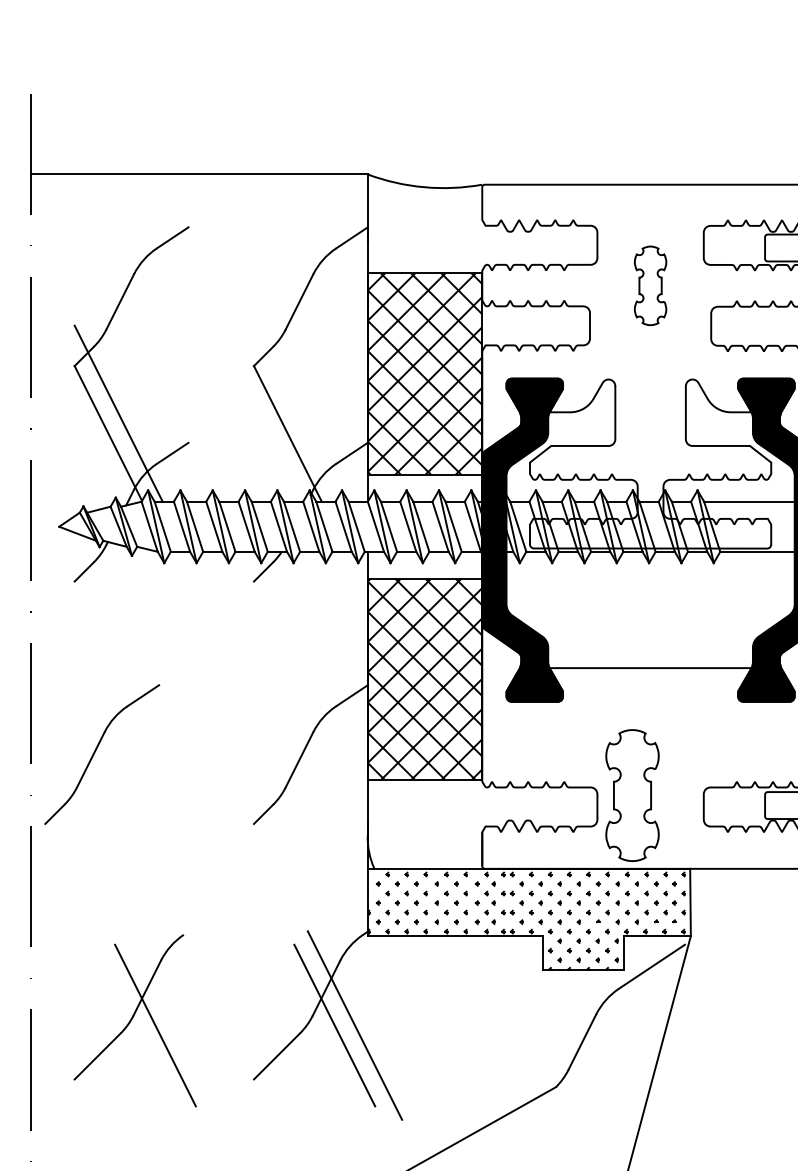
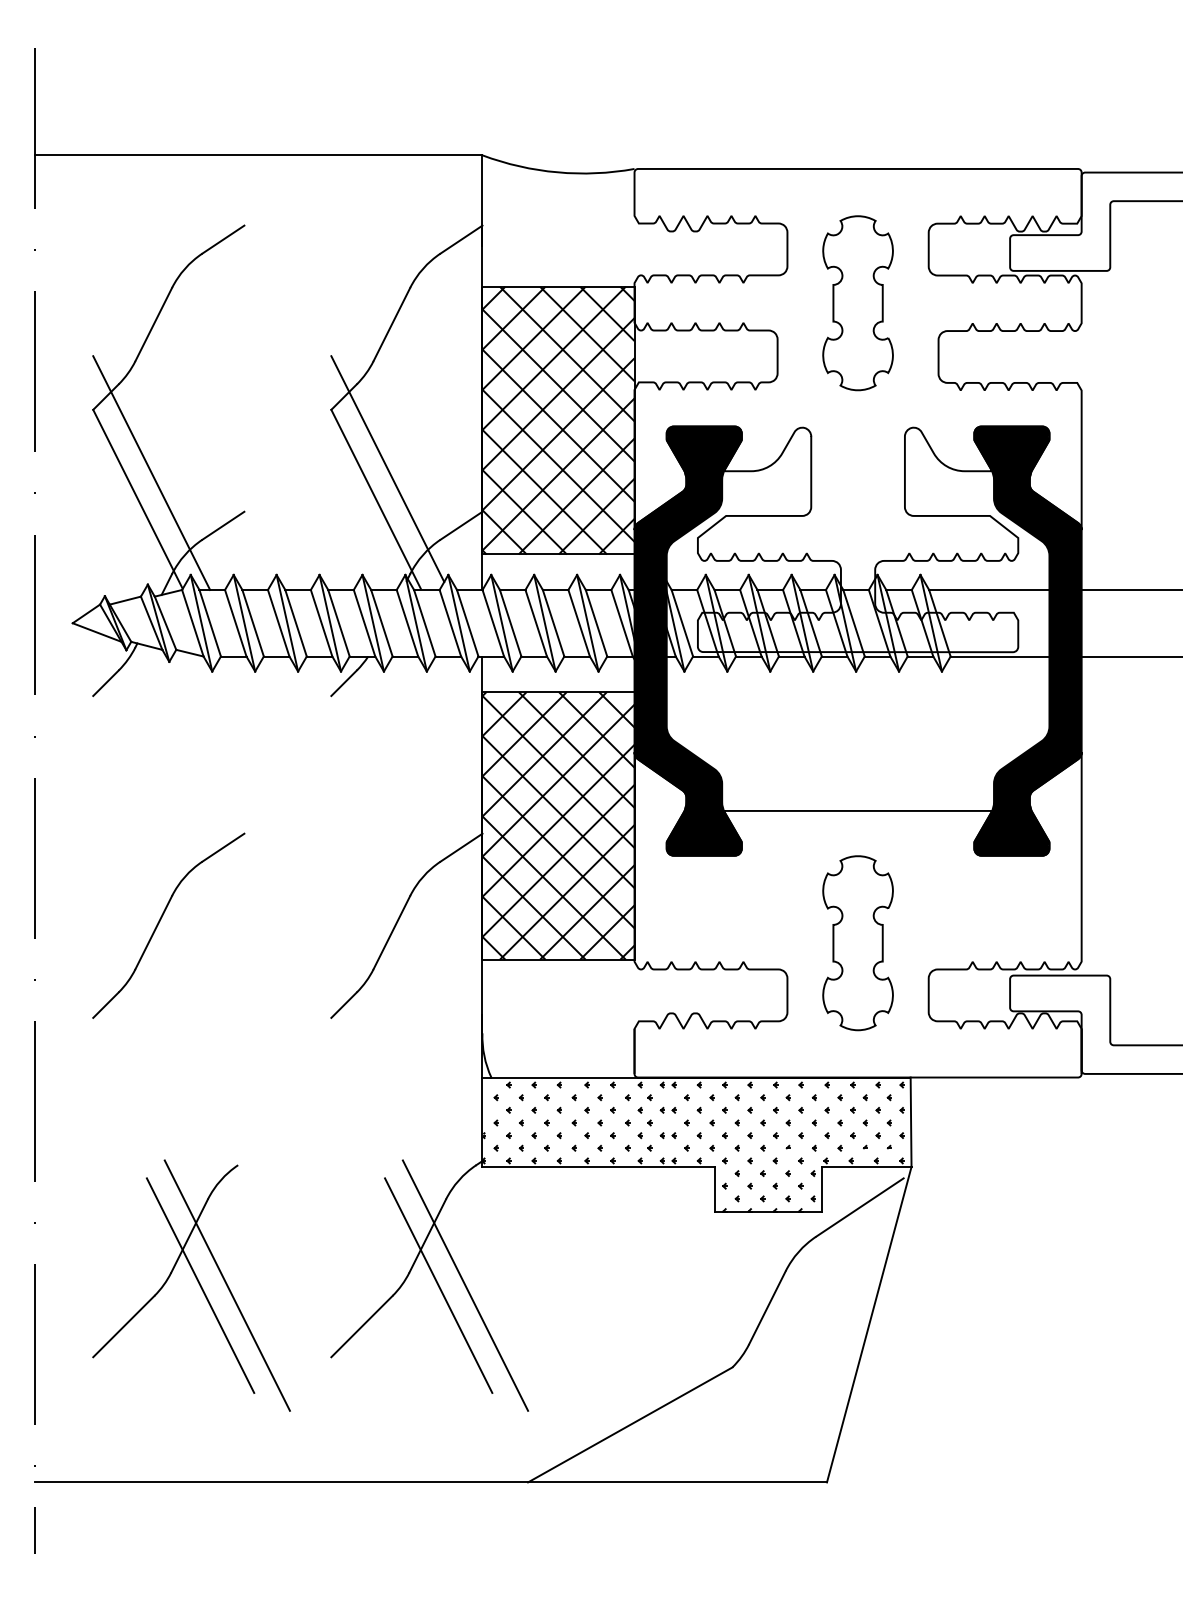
part: (650, 286) -> (857, 303), size x1.67
line: (296, 410) -> (387, 469), added
part: (95, 751) -> (160, 921), moved
part: (632, 795) -> (857, 943), moved
line: (175, 1025) -> (226, 1285), added

